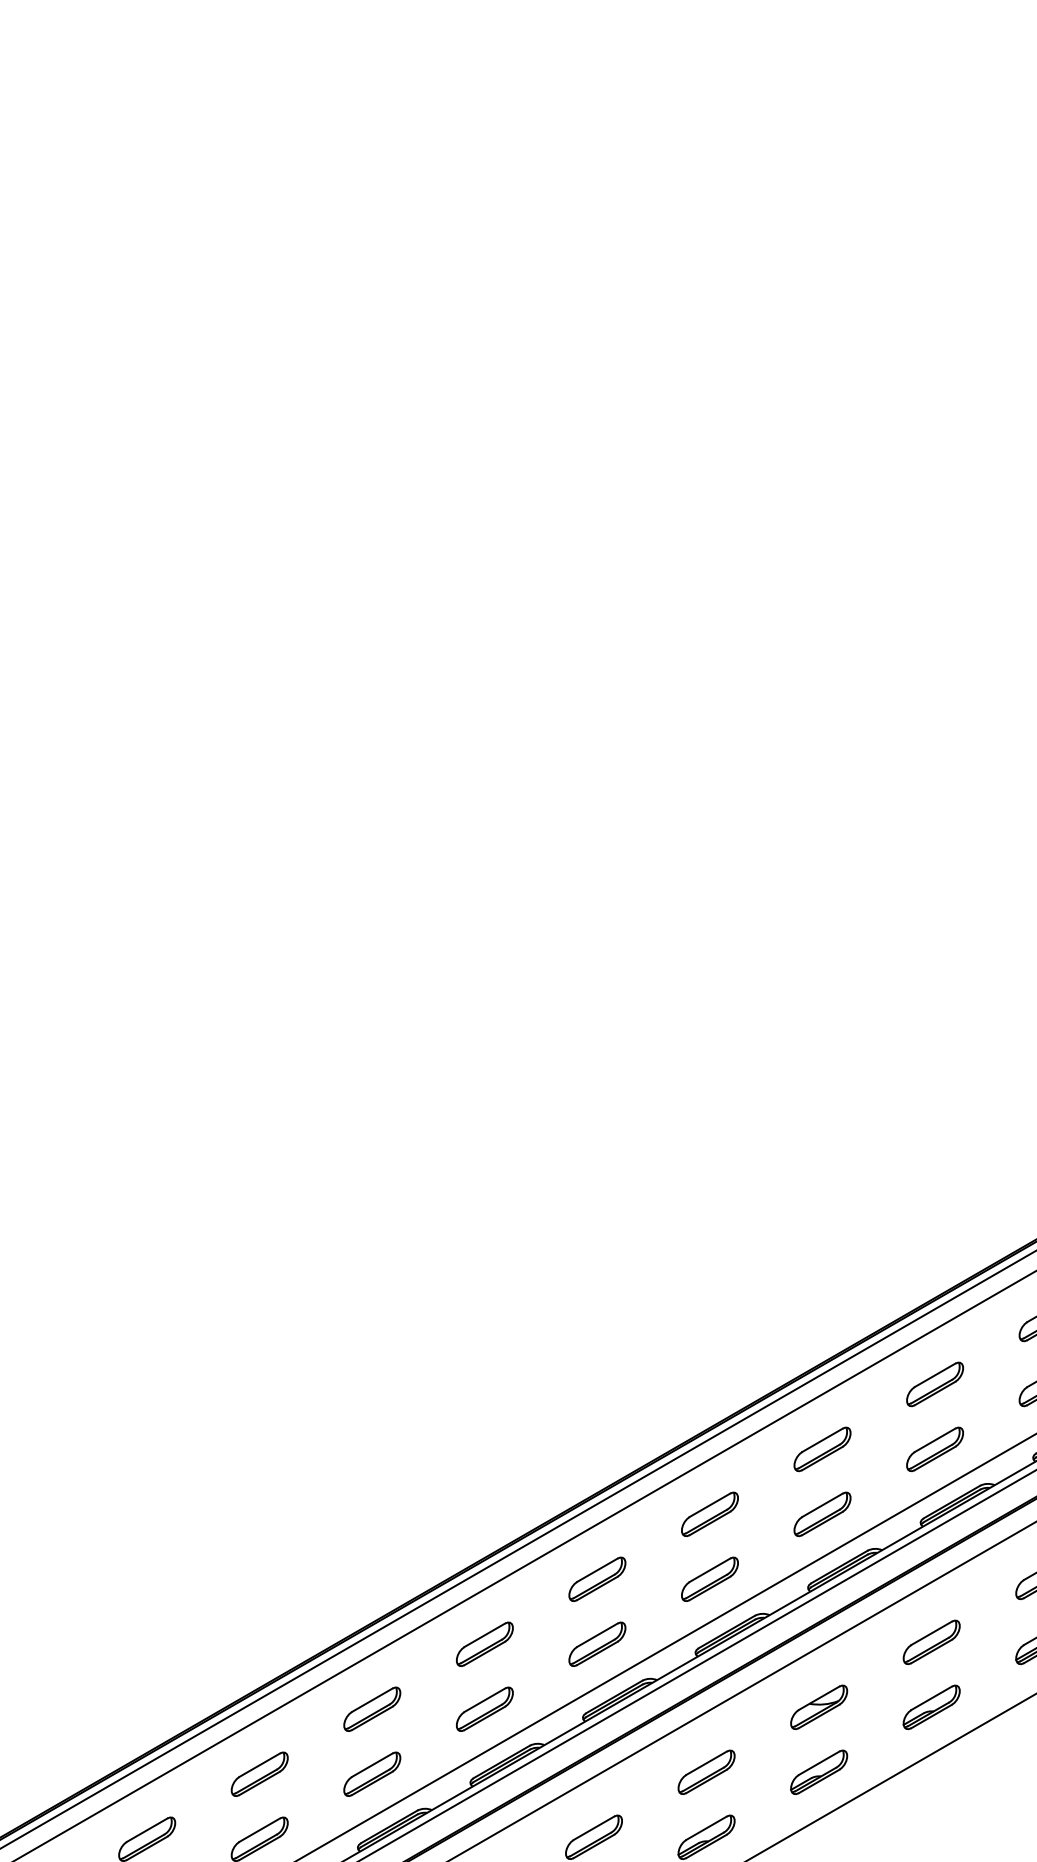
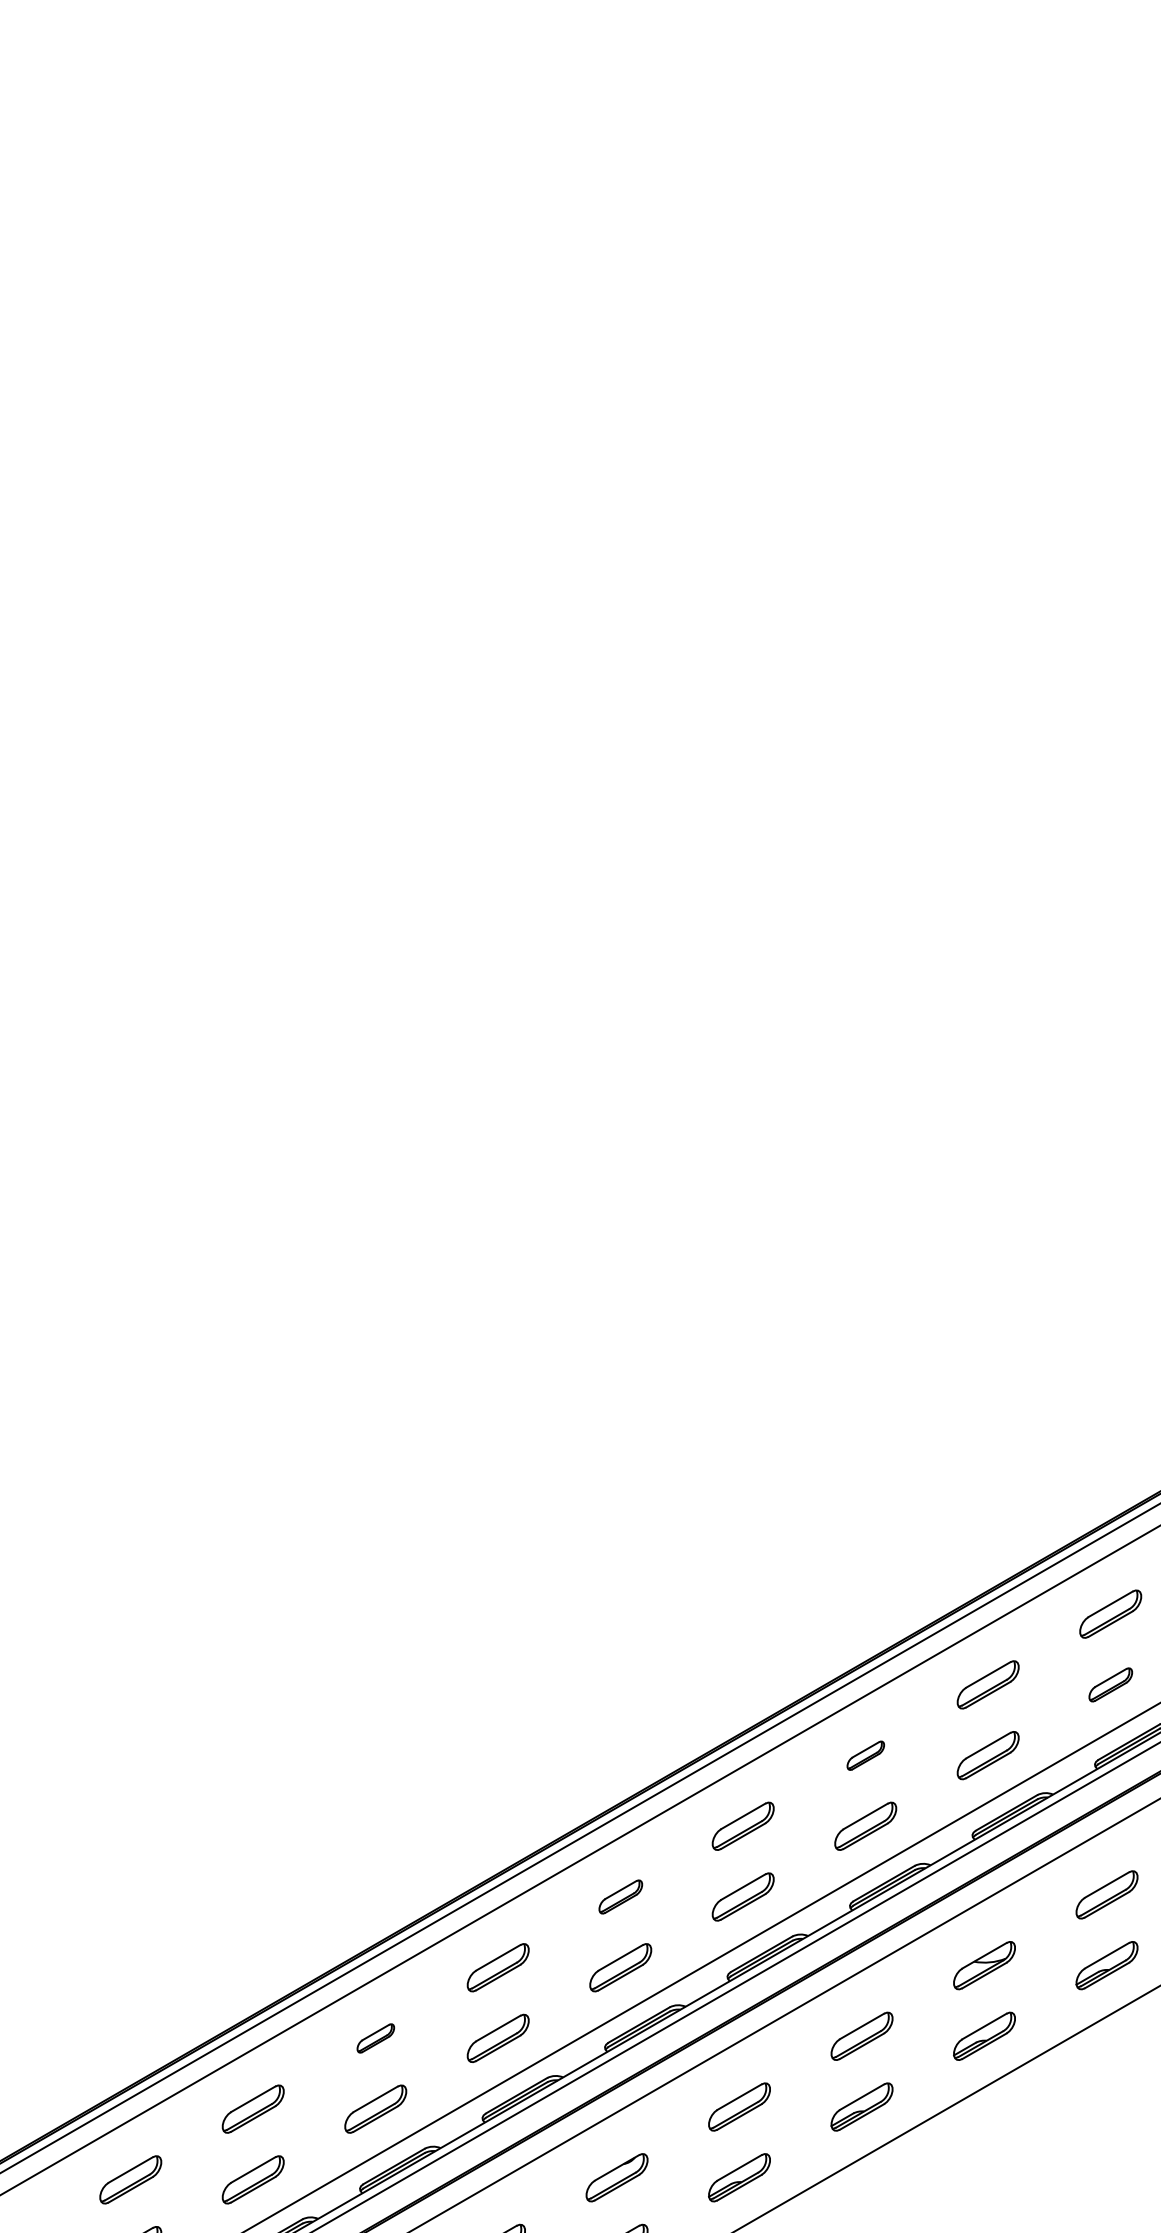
part: (934, 1449) -> (1110, 1684), size x0.7
part: (709, 1514) -> (865, 1755), size x0.6
part: (484, 1643) -> (620, 1896), size x0.7
part: (259, 1774) -> (375, 2038), size x0.6

